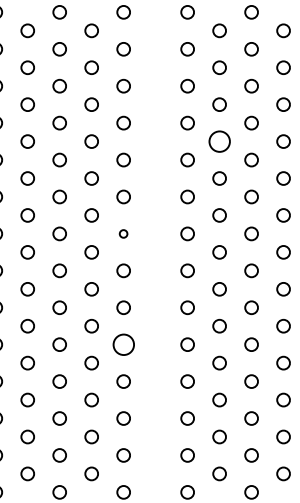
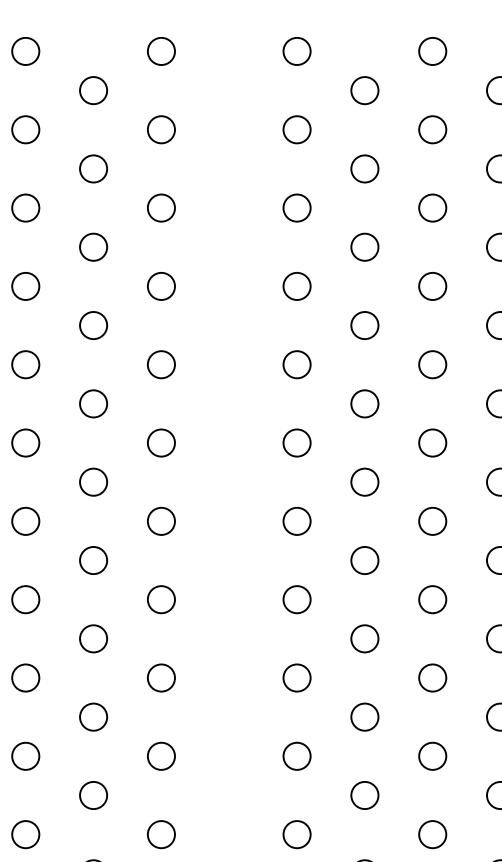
circle: (219, 141) -> (364, 325), size x0.62
circle: (123, 233) -> (161, 520), size x1.67
circle: (123, 344) -> (161, 755), size x0.62

